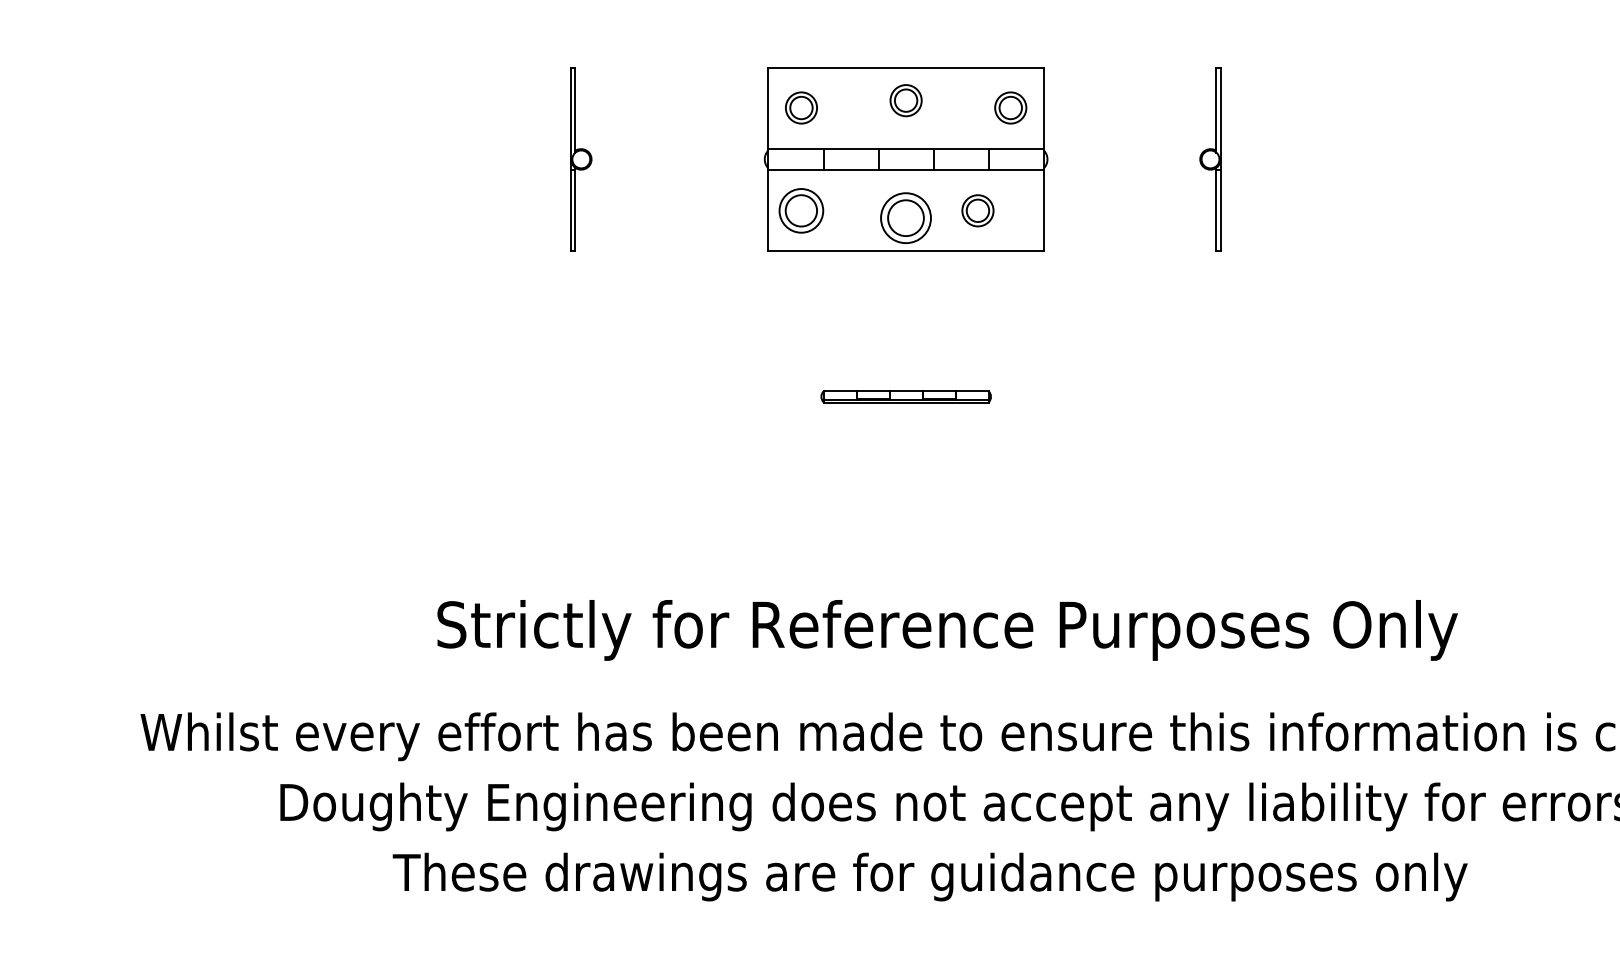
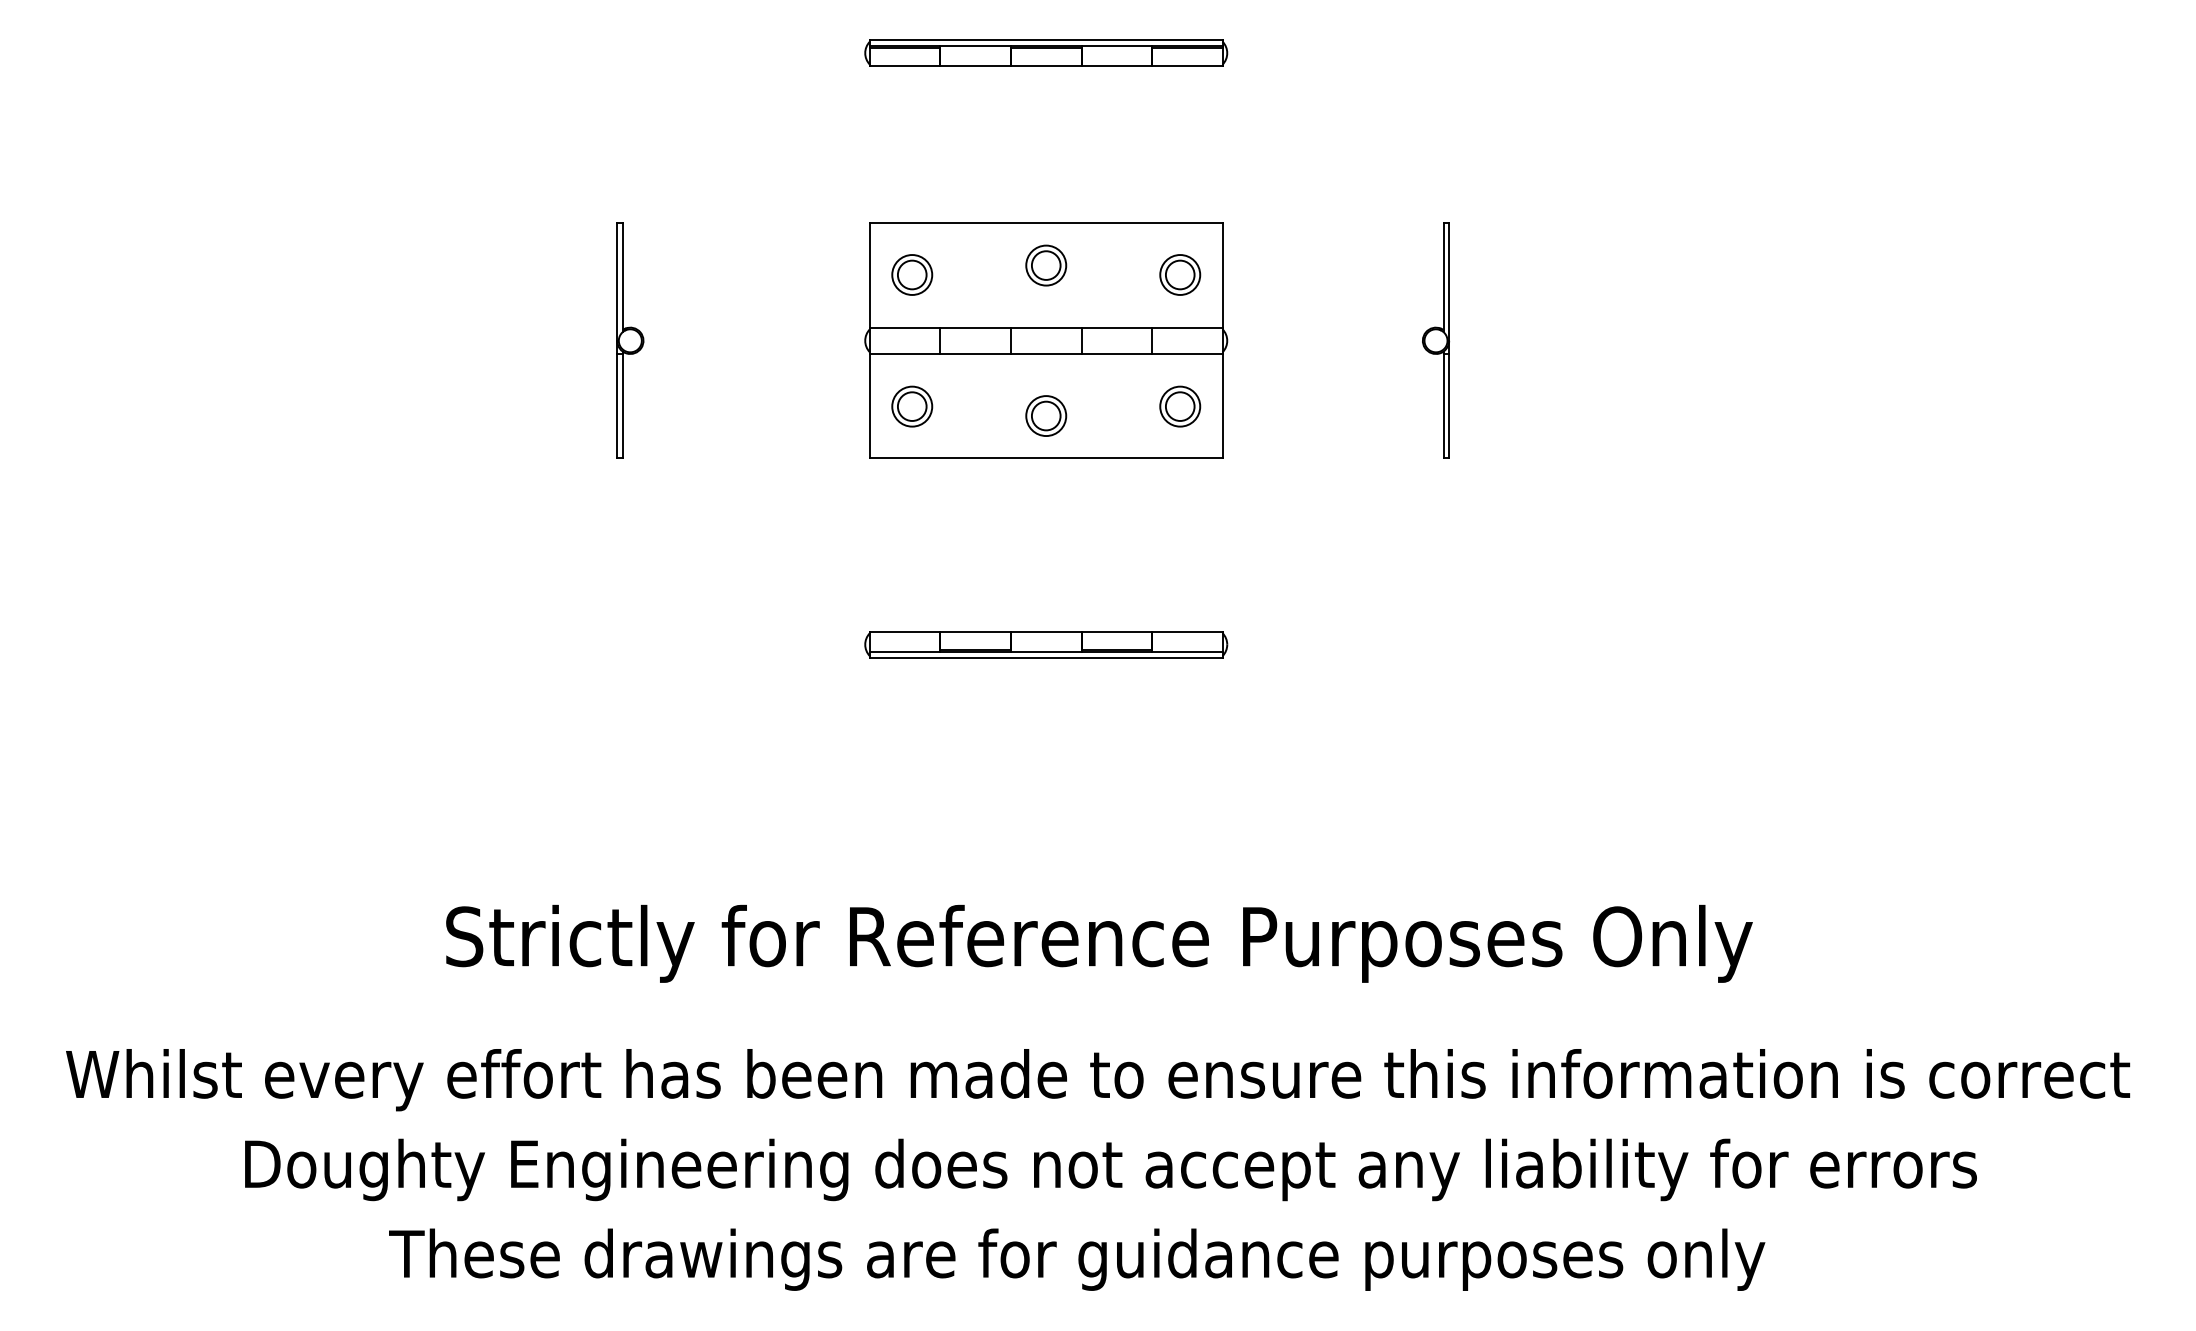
part: (801, 210) -> (912, 406), size x0.71
part: (978, 210) -> (1180, 406), moved
part: (906, 217) -> (1046, 415), size x0.62
part: (906, 396) -> (1046, 644), size x1.67

